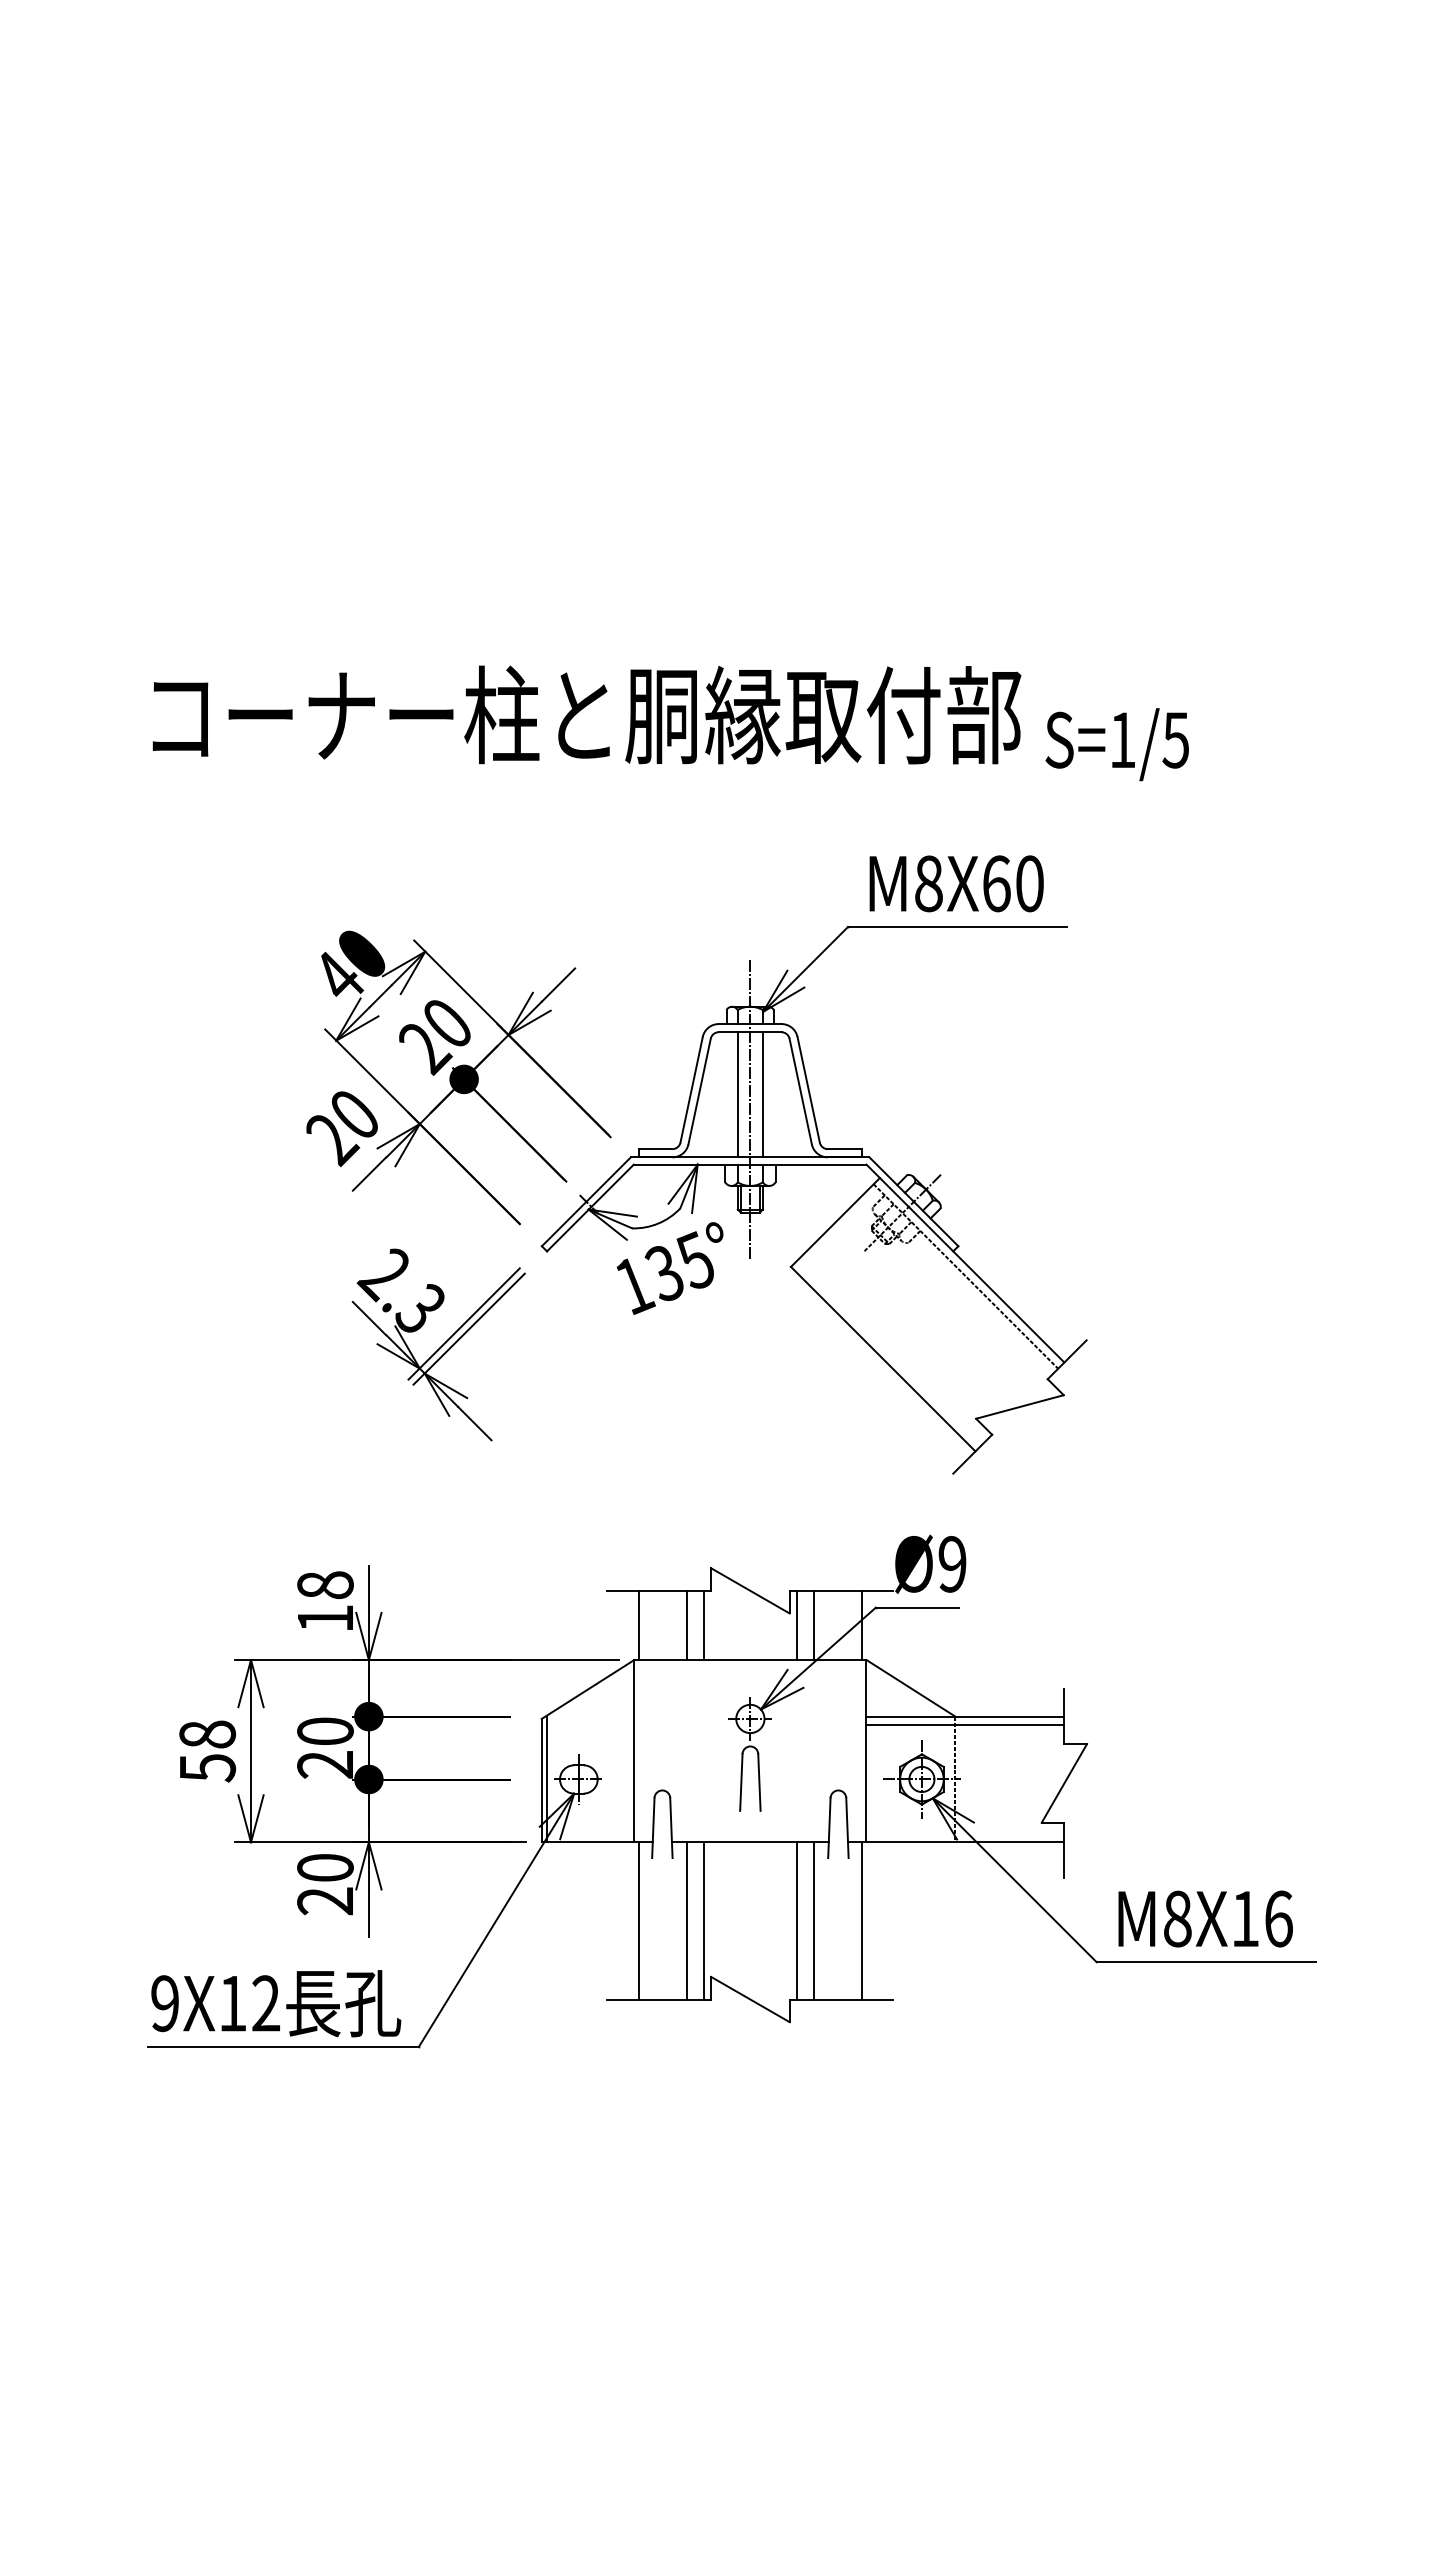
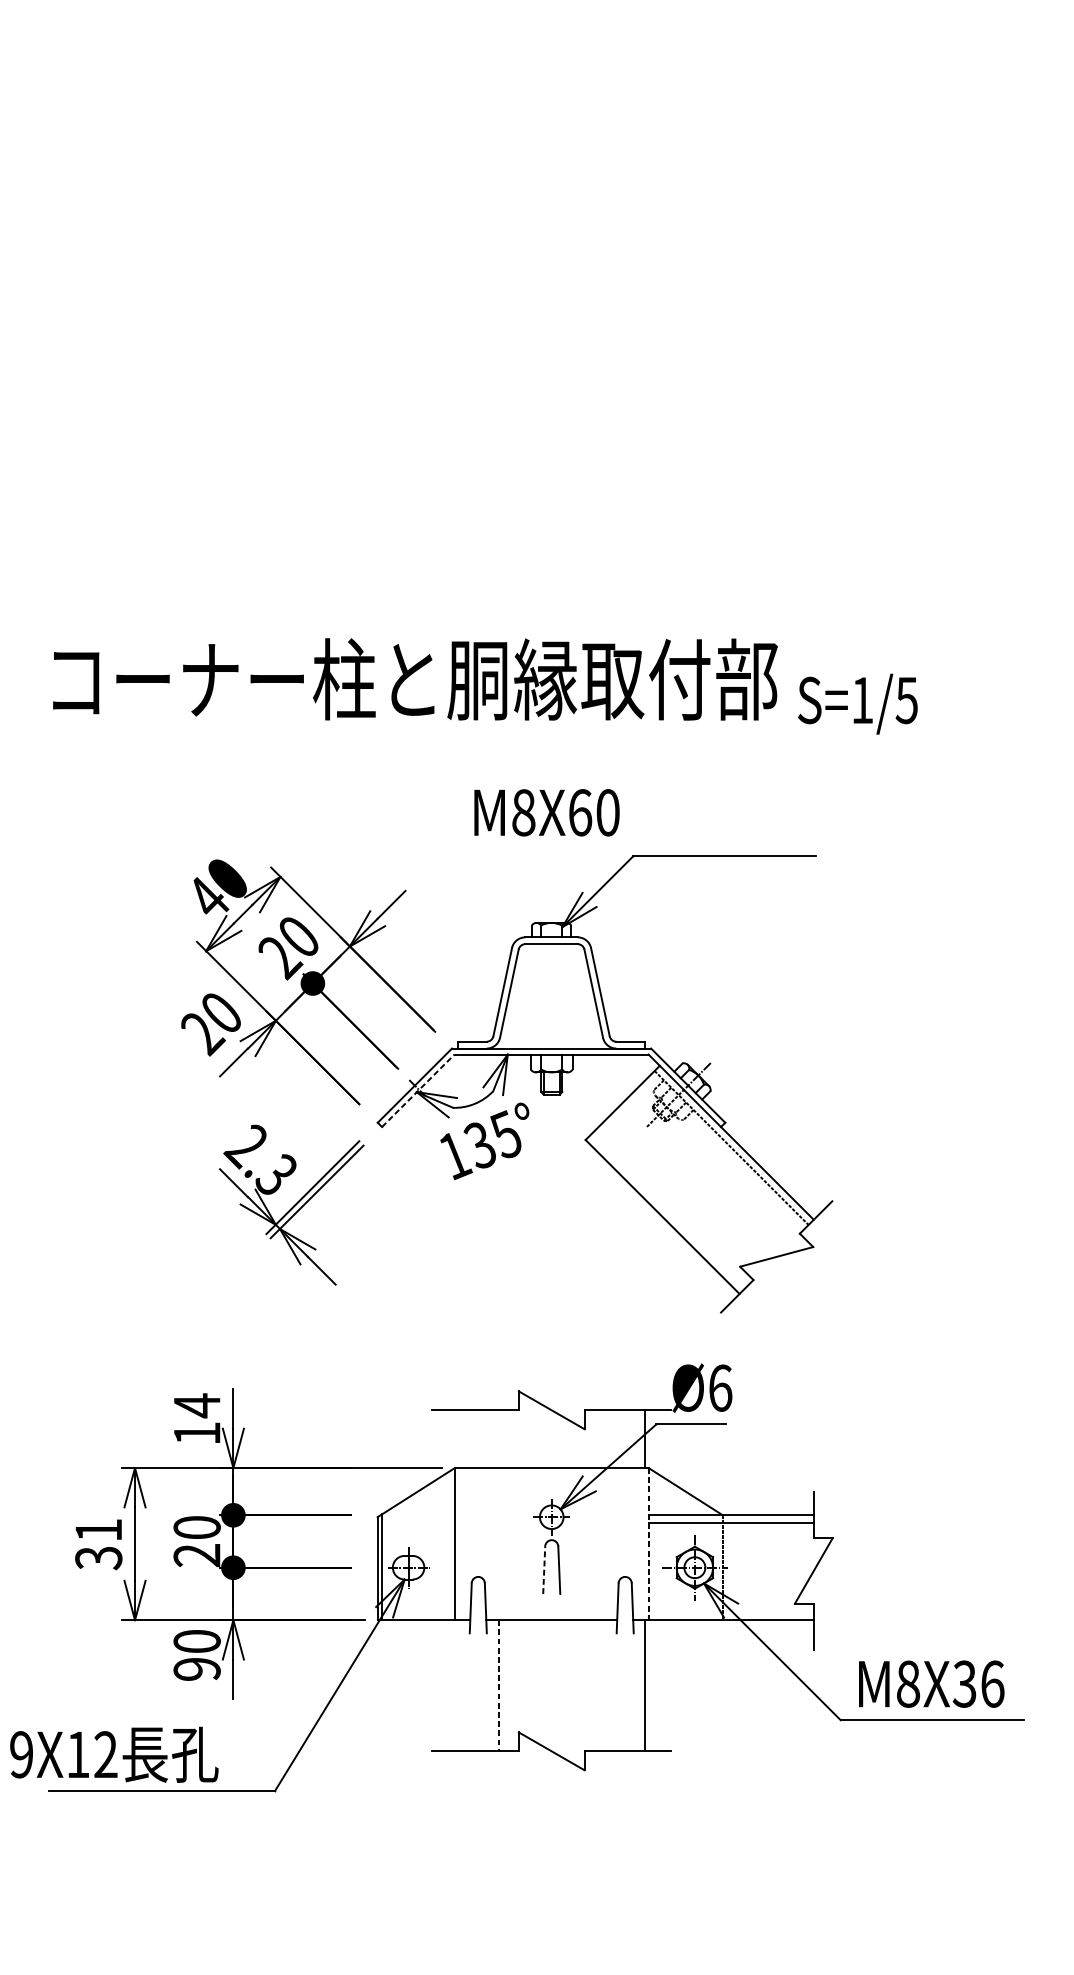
text: (956, 883) -> (546, 812), moved
line: (737, 1094) -> (540, 996), removed
line: (762, 1094) -> (561, 996), removed
line: (750, 1109) -> (551, 1008), removed
line: (590, 1207) -> (418, 1090), solid -> dashed
text: (952, 1564) -> (720, 1388), Ø9 -> Ø6
text: (325, 1585) -> (197, 1405), 18 -> 14
line: (638, 1625) -> (458, 1439), removed
line: (686, 1625) -> (498, 1439), removed
line: (704, 1625) -> (513, 1439), removed
line: (796, 1625) -> (590, 1439), removed
line: (814, 1625) -> (605, 1439), removed
text: (207, 1751) -> (98, 1544), 58 -> 31
line: (866, 1751) -> (648, 1544), solid -> dashed
line: (741, 1781) -> (544, 1569), solid -> dashed
text: (325, 1901) -> (197, 1669), 20 -> 90
text: (1244, 1918) -> (964, 1683), M8X16 -> M8X36
line: (638, 1920) -> (458, 1685), removed
line: (686, 1920) -> (498, 1685), solid -> dashed
line: (704, 1920) -> (513, 1685), removed
line: (796, 1920) -> (590, 1685), removed
line: (814, 1920) -> (605, 1685), removed
text: (276, 2003) -> (114, 1754), moved

